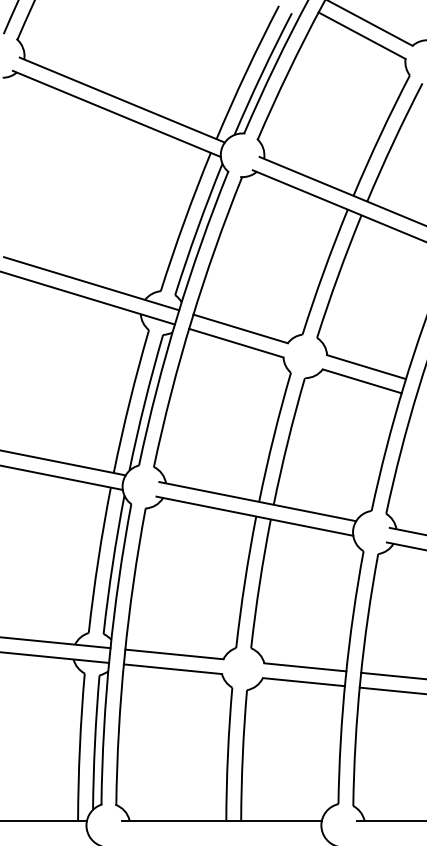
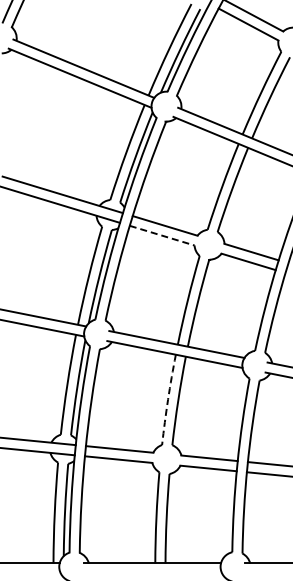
line: (236, 342) -> (162, 235), solid -> dashed
arc: (245, 581) -> (168, 399), solid -> dashed

